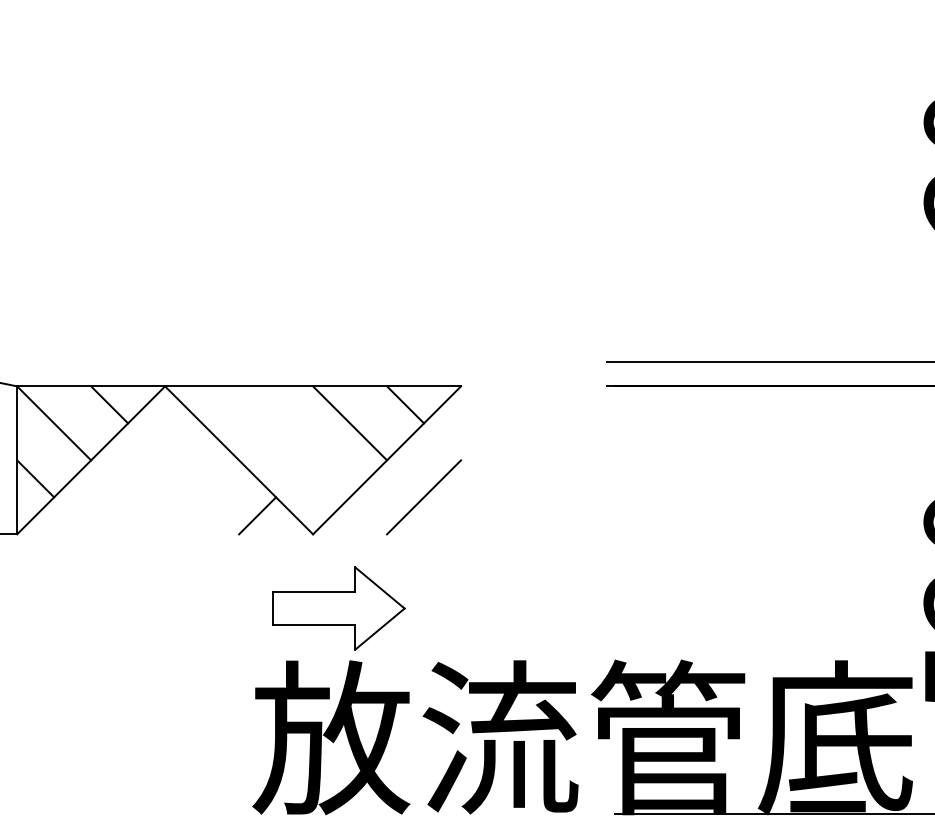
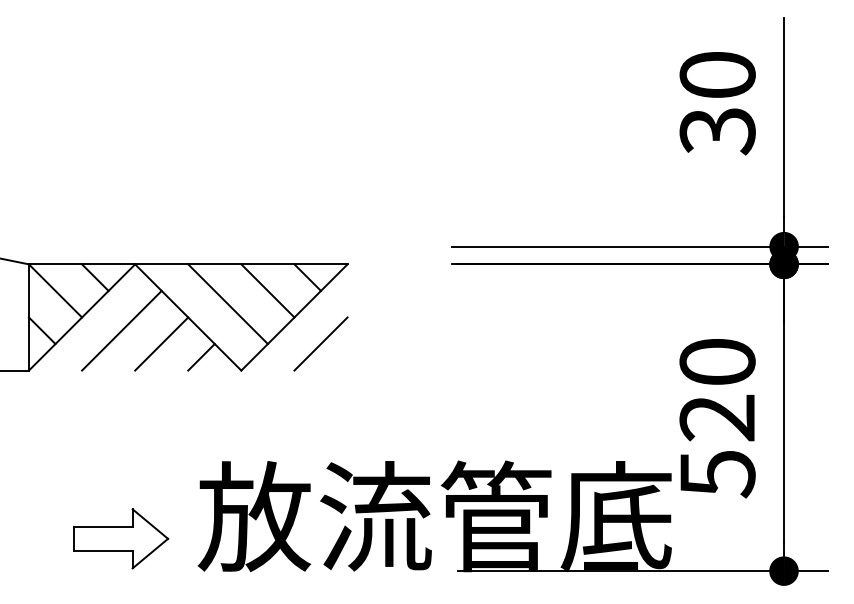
line: (293, 442) -> (227, 304), added
line: (146, 478) -> (121, 330), added
line: (201, 496) -> (161, 343), added
part: (339, 608) -> (121, 538), moved

